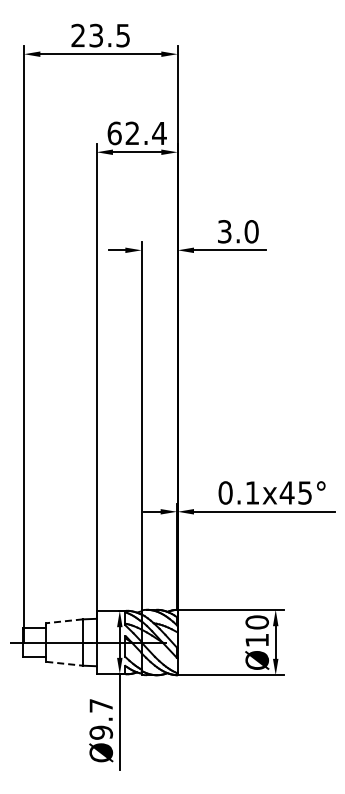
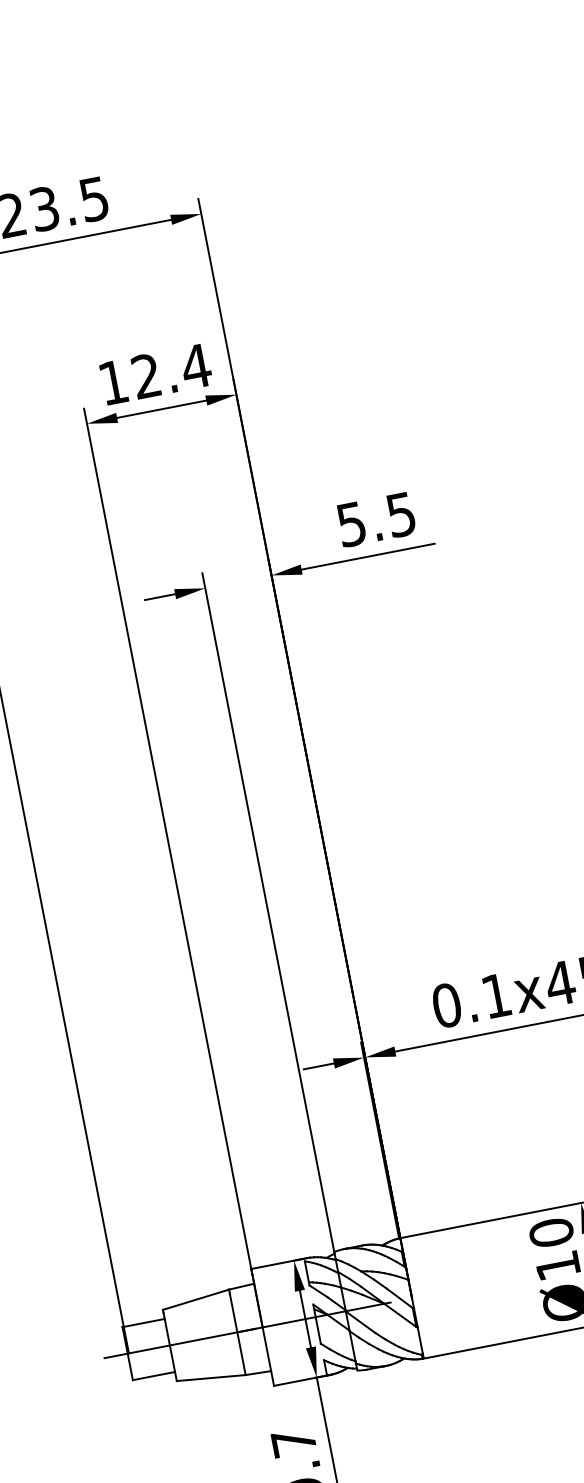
text: (114, 133) -> (113, 382), 62.4 -> 12.4
text: (238, 231) -> (376, 518), 3.0 -> 5.5
line: (64, 621) -> (195, 1300), dashed -> solid
line: (65, 663) -> (212, 1377), dashed -> solid

